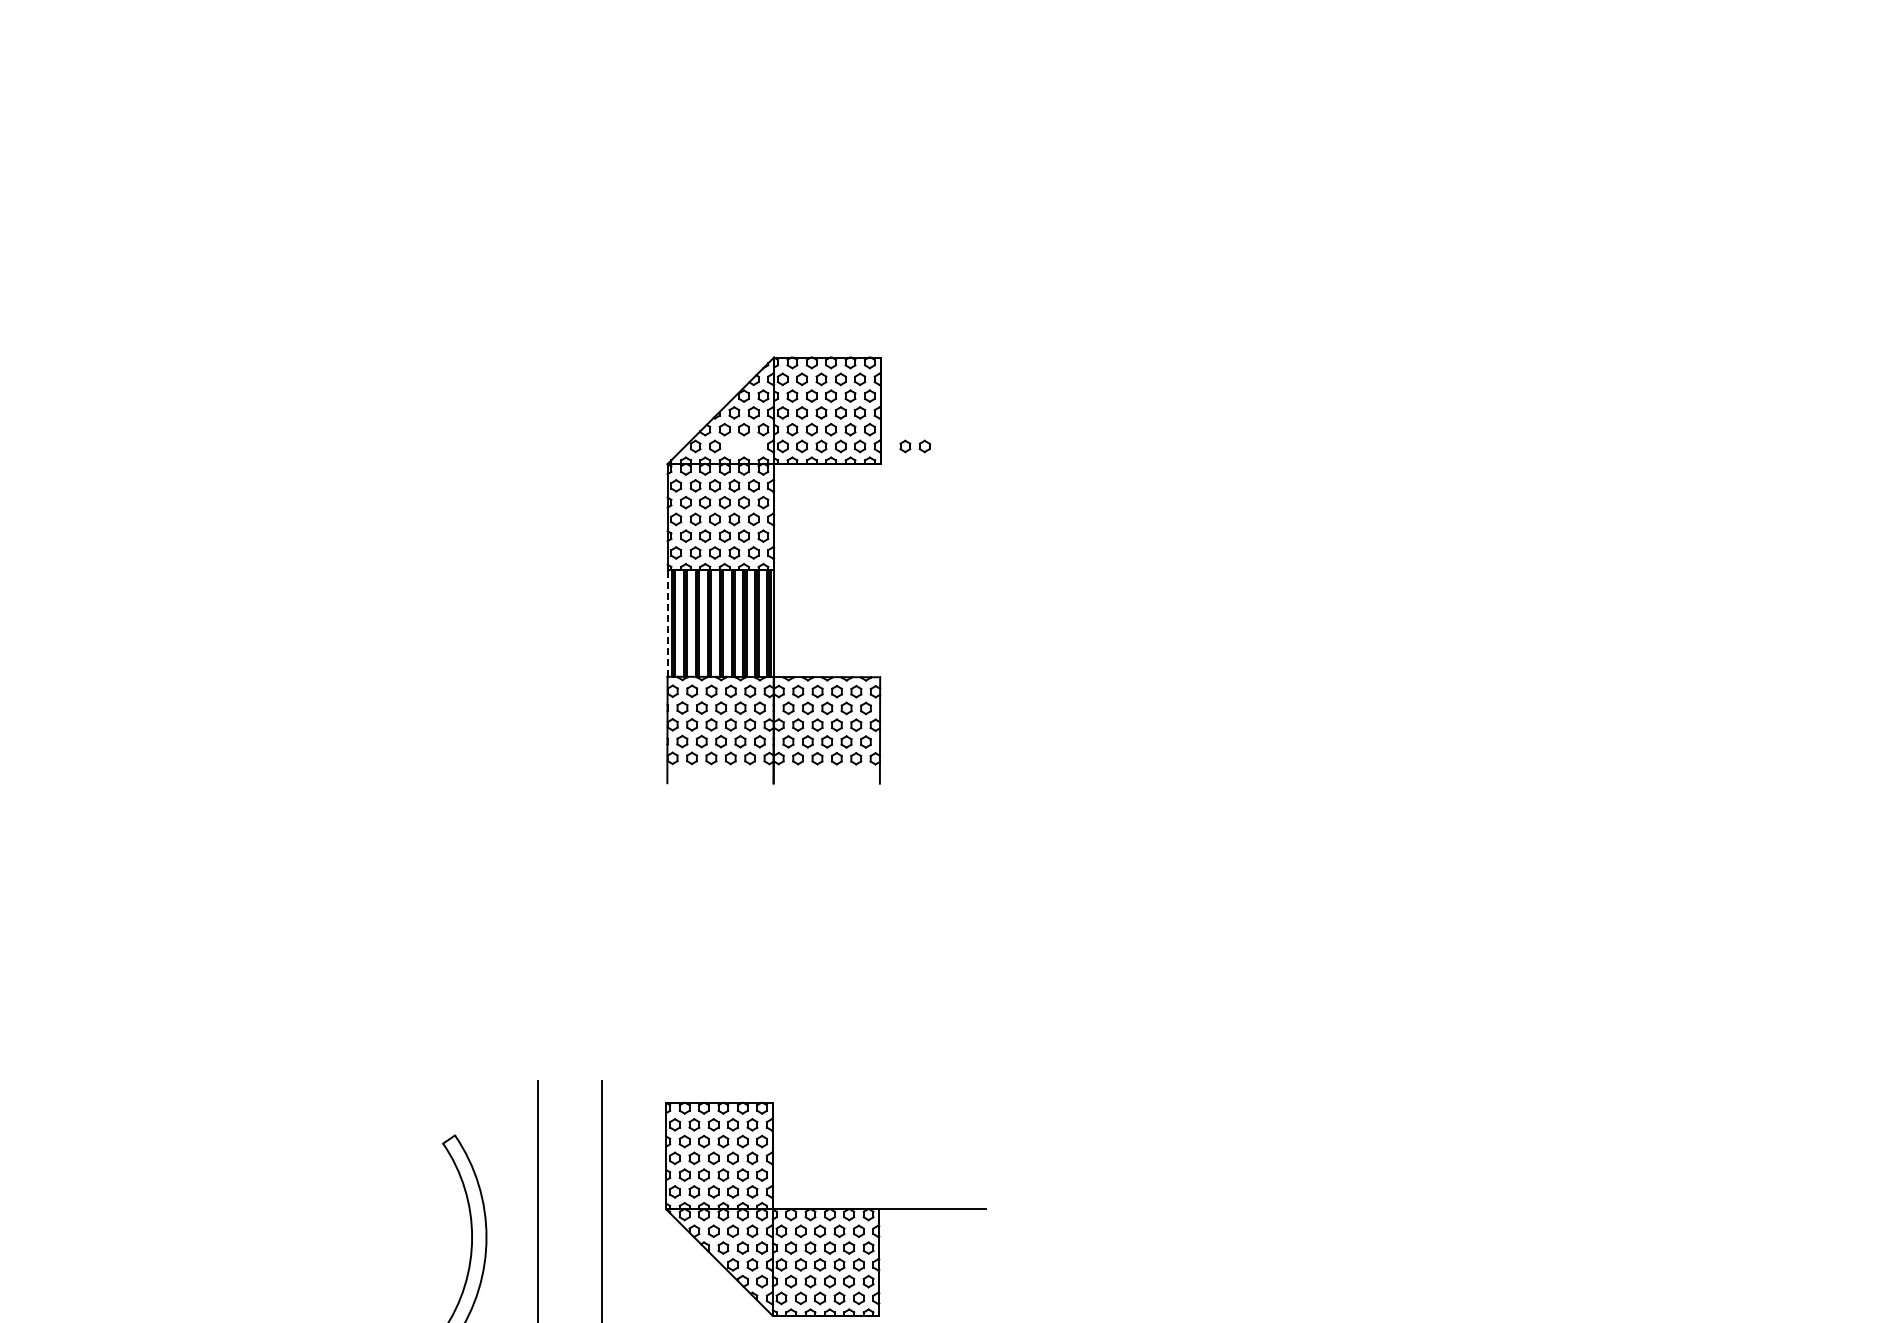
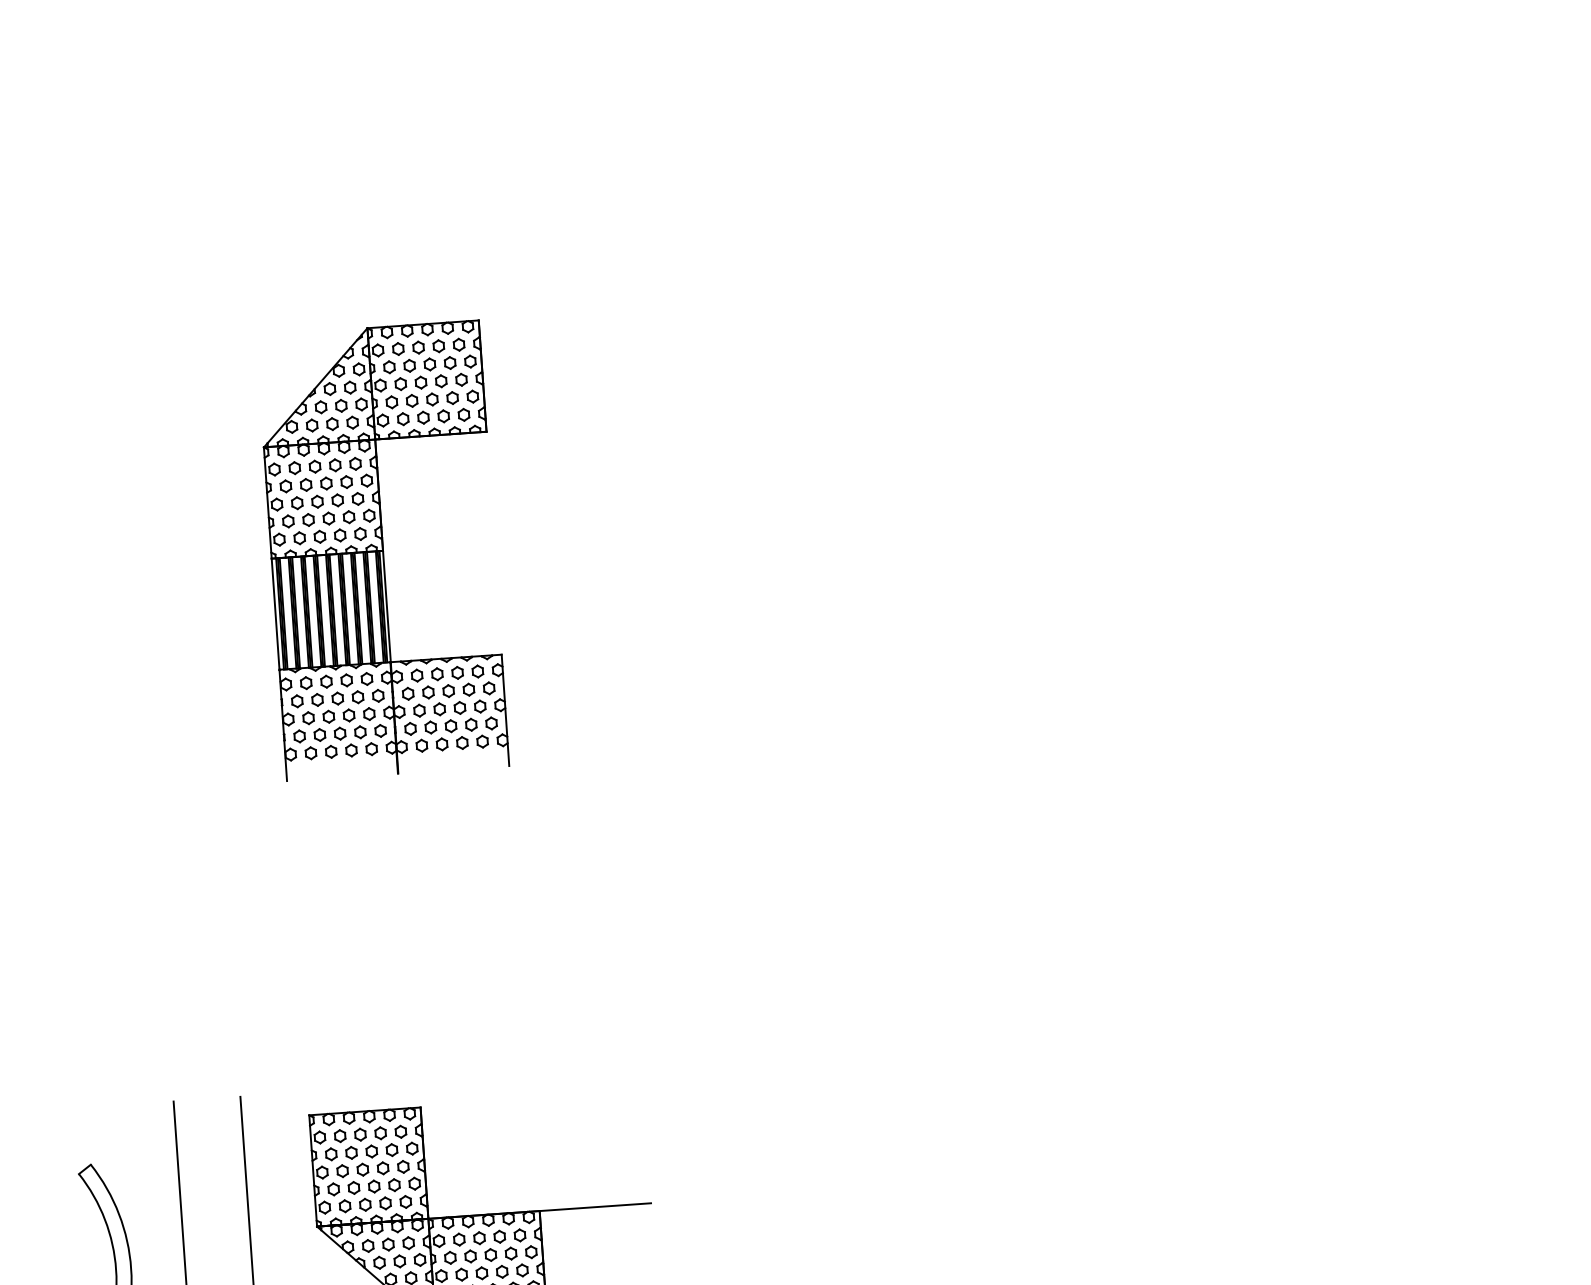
part: (914, 446) -> (341, 423), moved
line: (667, 624) -> (275, 615), dashed -> solid

